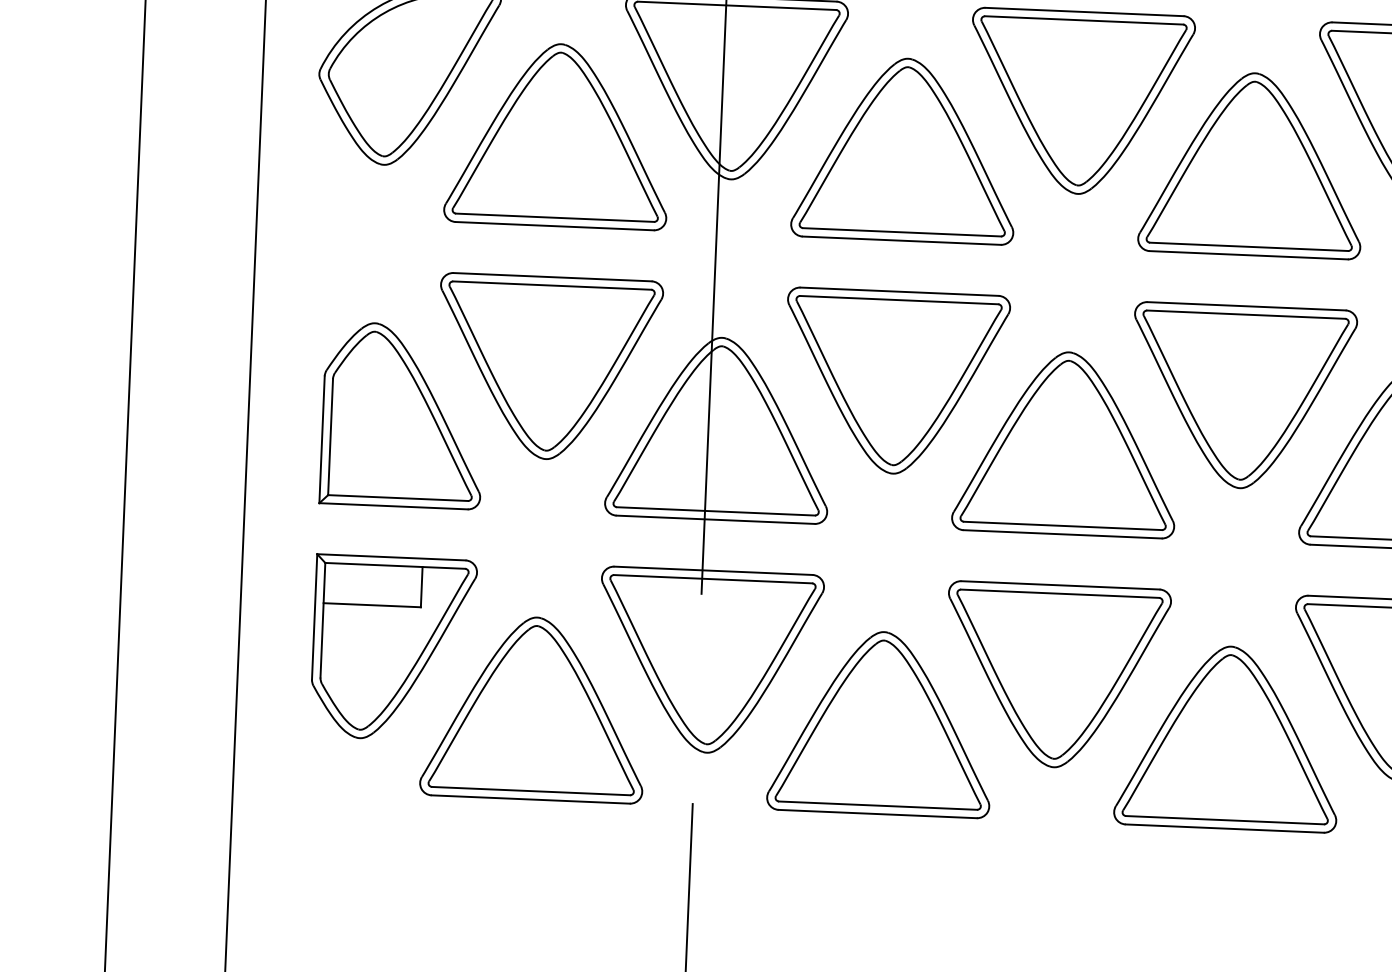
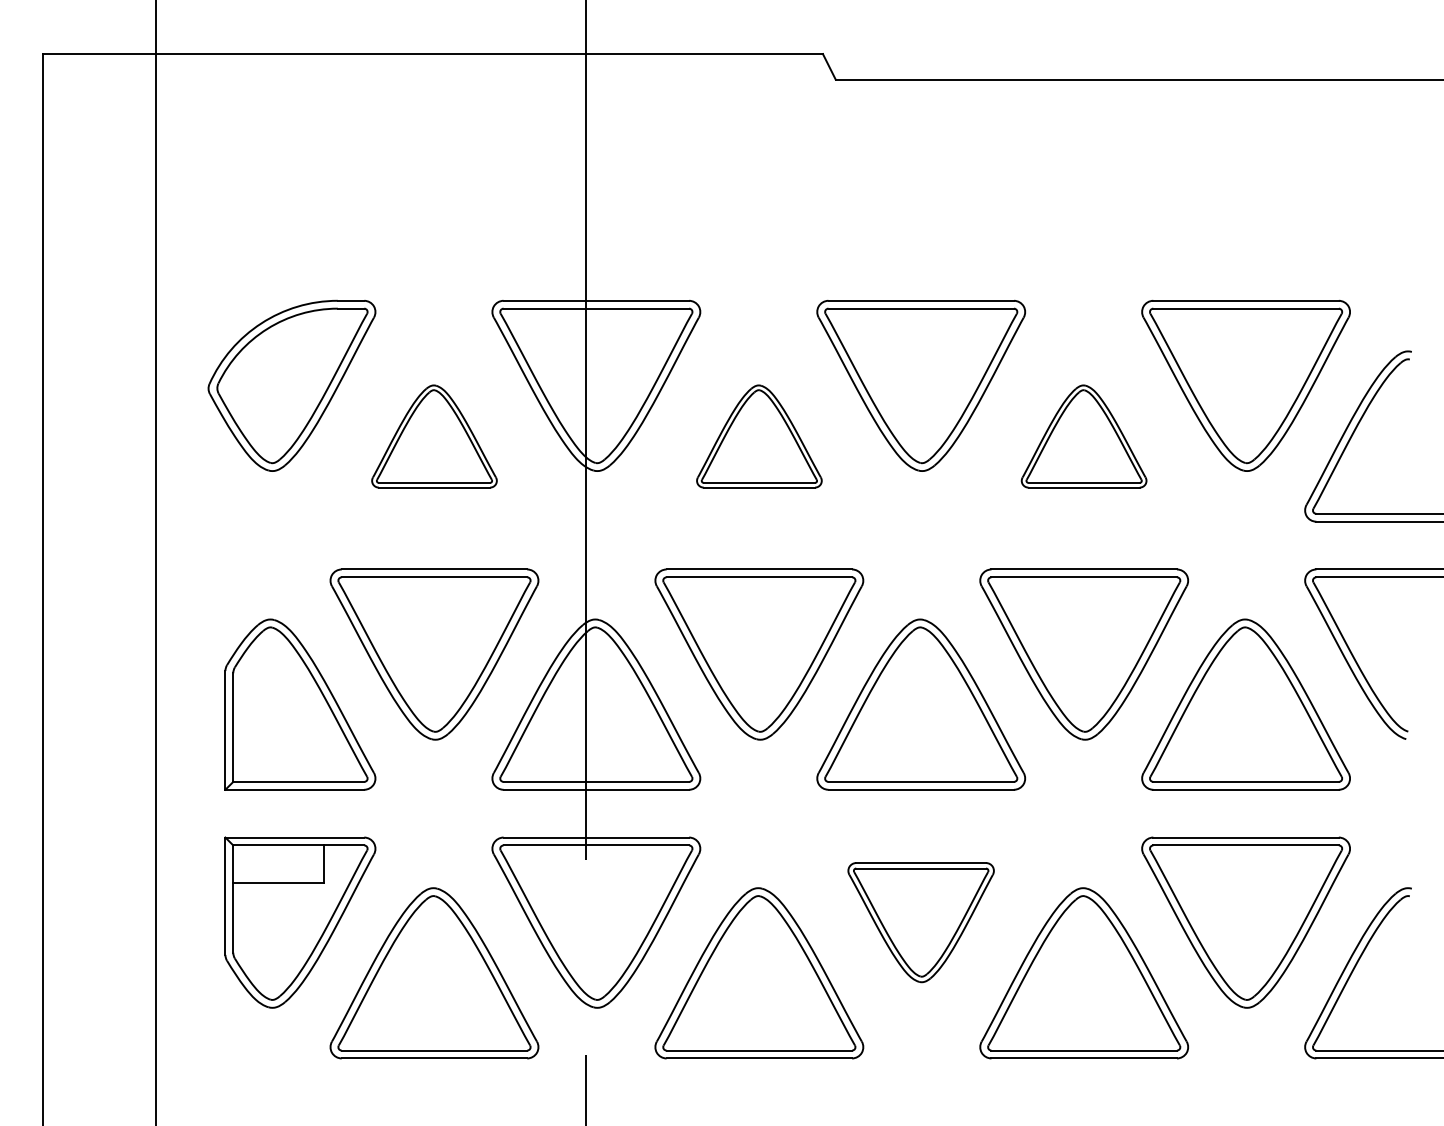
part: (558, 135) -> (434, 436), size x0.6
part: (905, 149) -> (759, 436), size x0.6
part: (1251, 164) -> (1083, 436), size x0.6
part: (1055, 676) -> (920, 922), size x0.7

